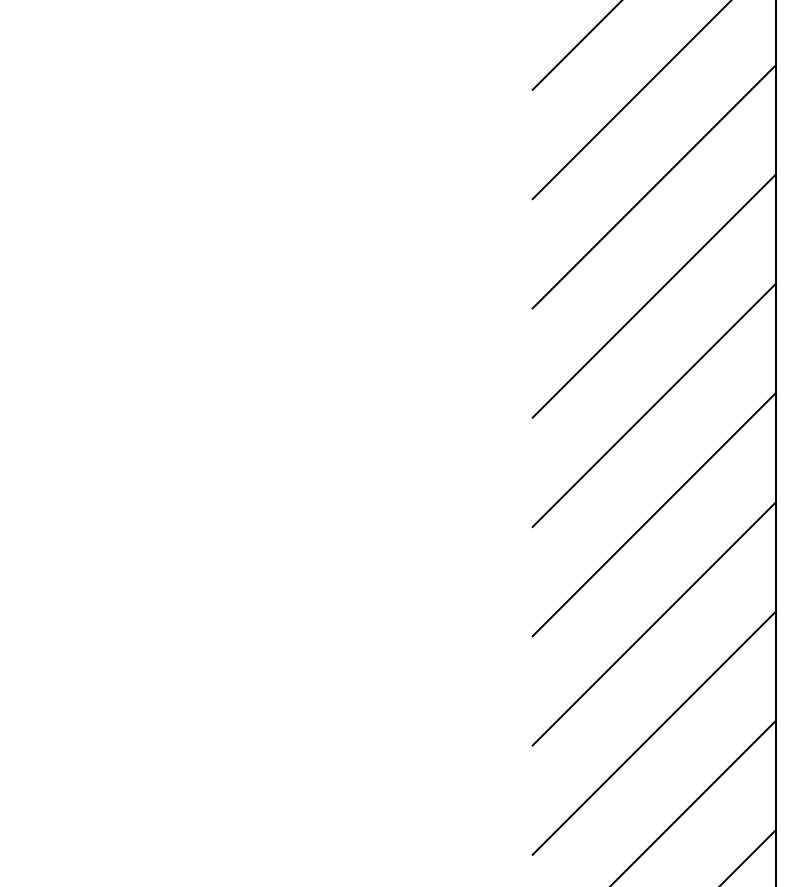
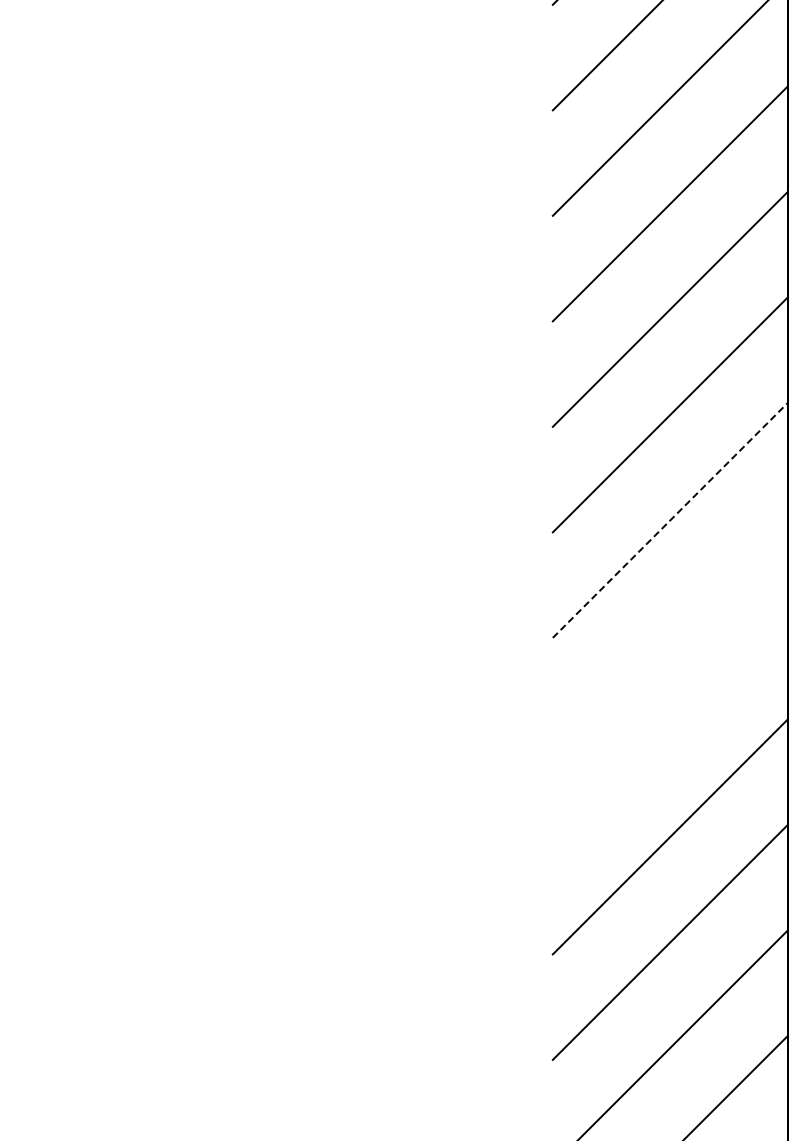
line: (654, 186) -> (670, 520), solid -> dashed
line: (653, 295) -> (669, 625), removed
line: (653, 404) -> (669, 730), removed

